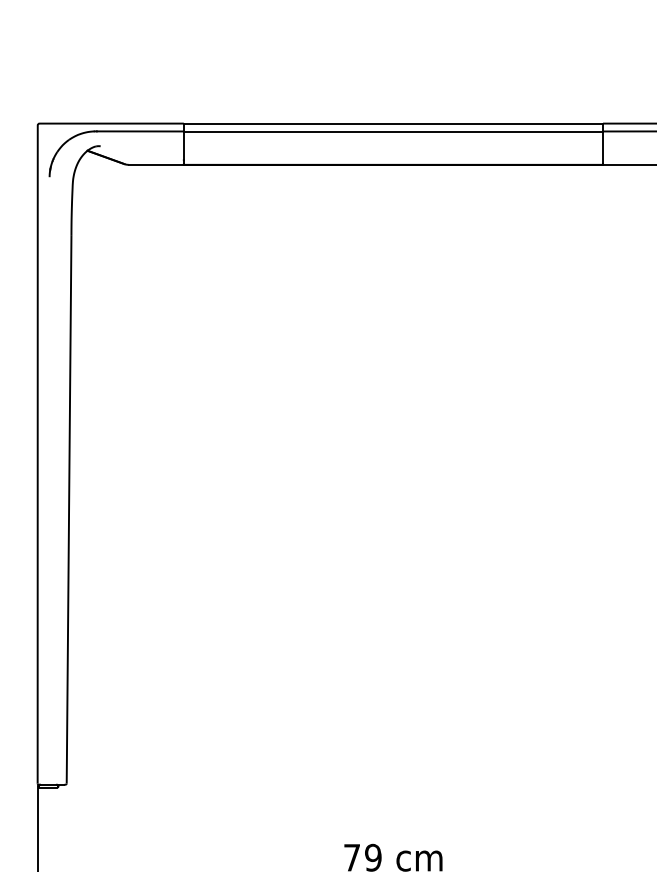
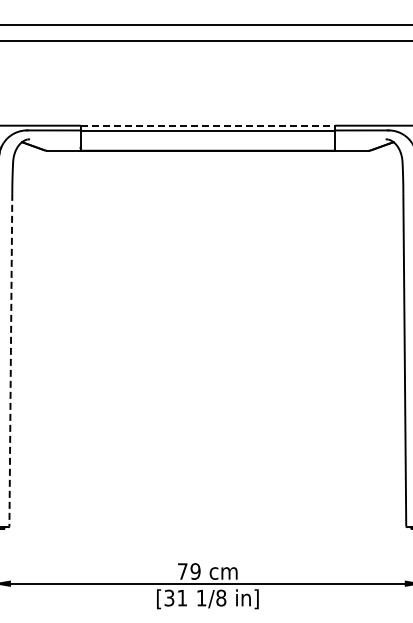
line: (394, 123) -> (208, 125), solid -> dashed
line: (68, 510) -> (10, 360), solid -> dashed

